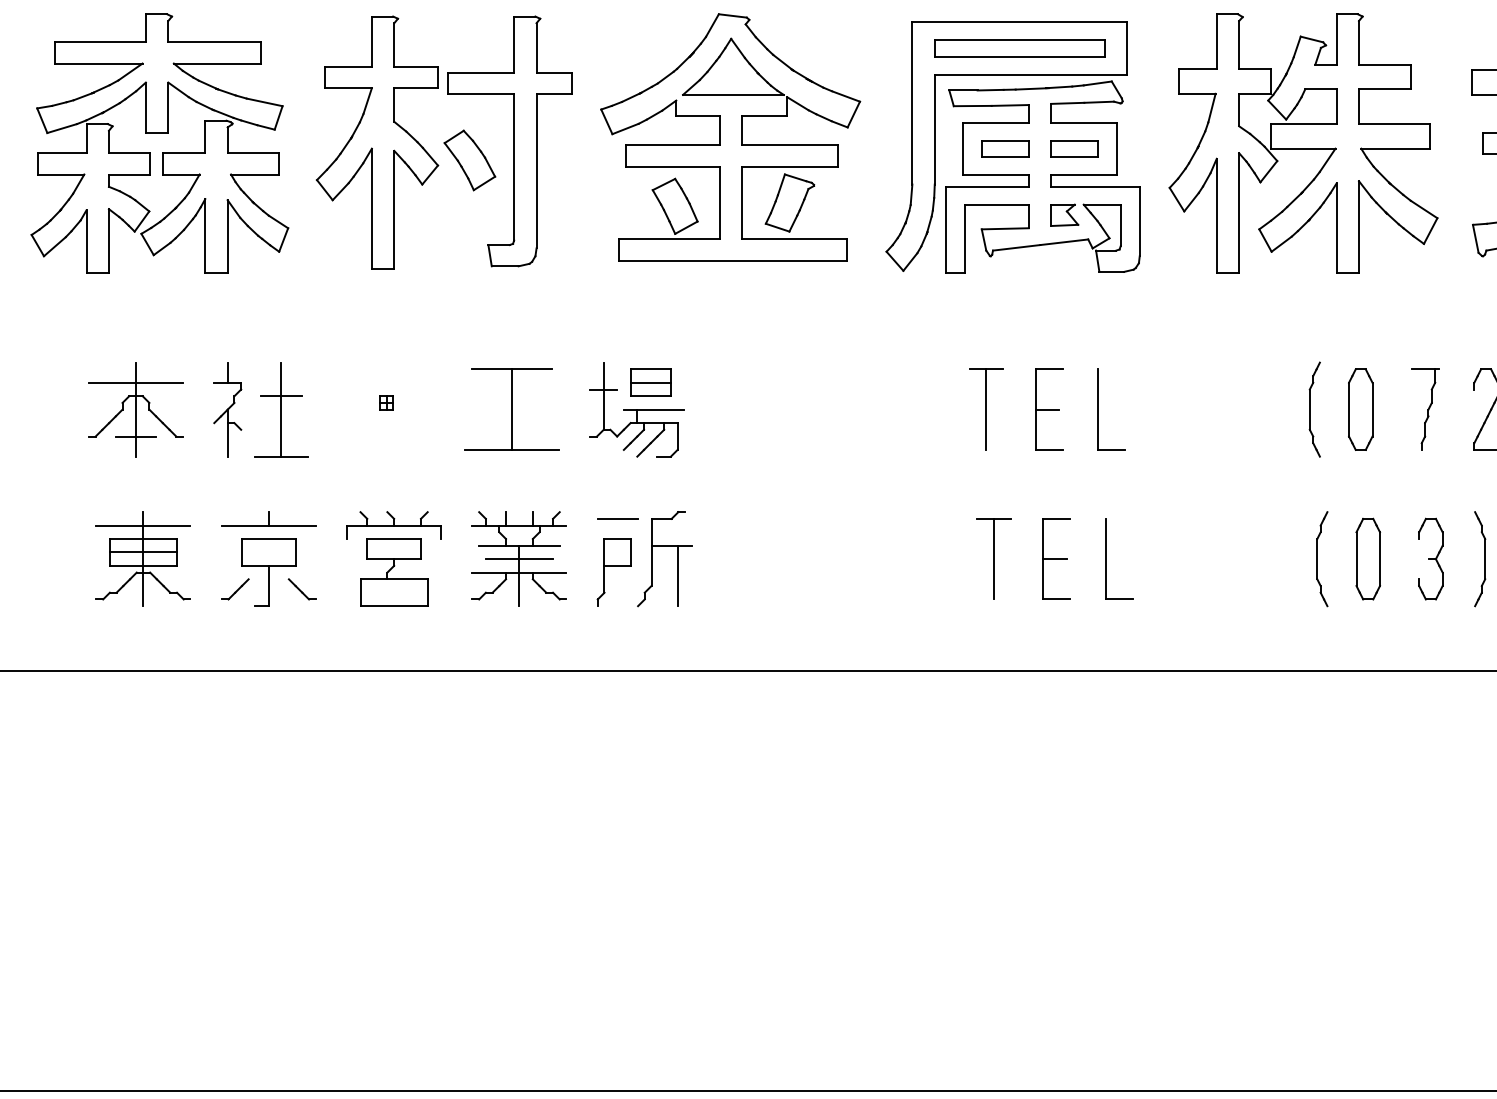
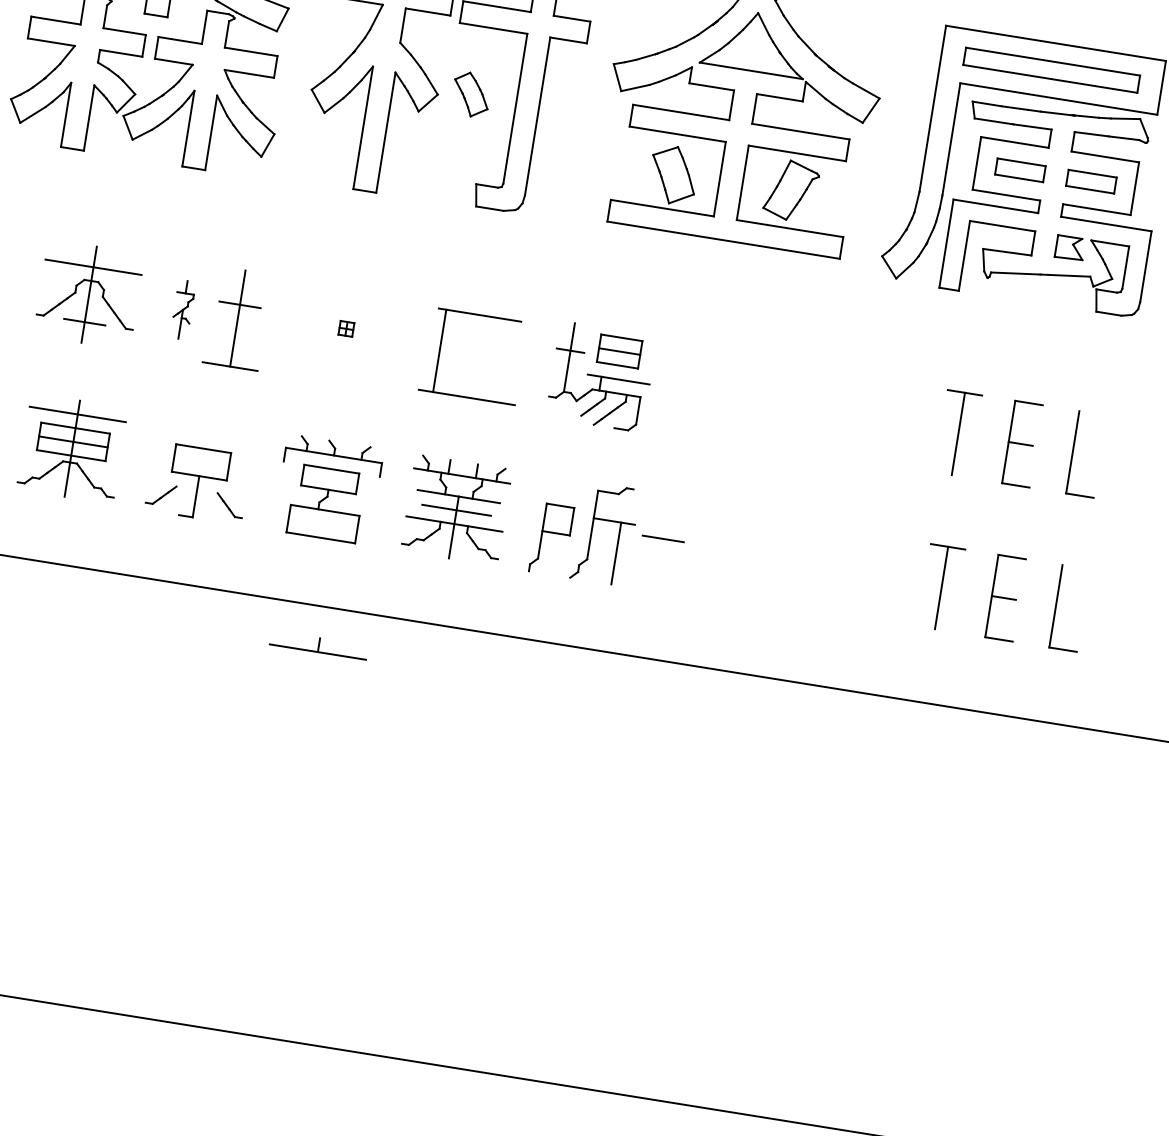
part: (469, 160) -> (470, 94), size x0.7
part: (227, 409) -> (182, 309), size x0.6
line: (511, 409) -> (439, 350), moved
part: (268, 518) -> (318, 644), moved
line: (617, 518) -> (662, 538), moved

